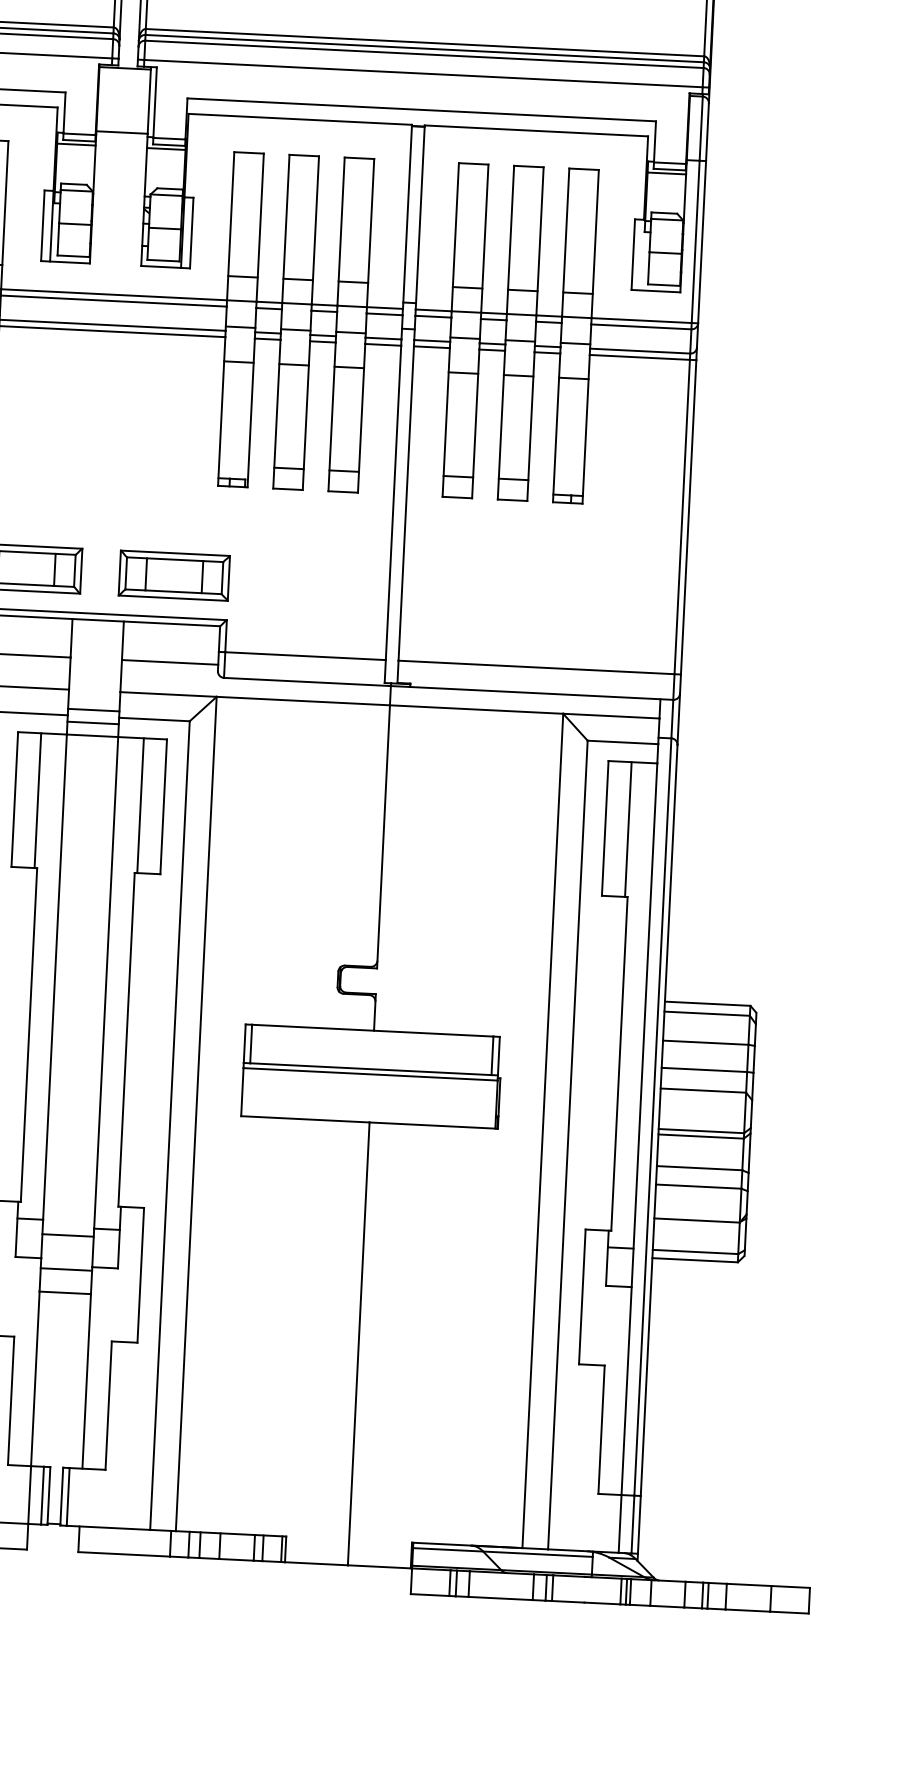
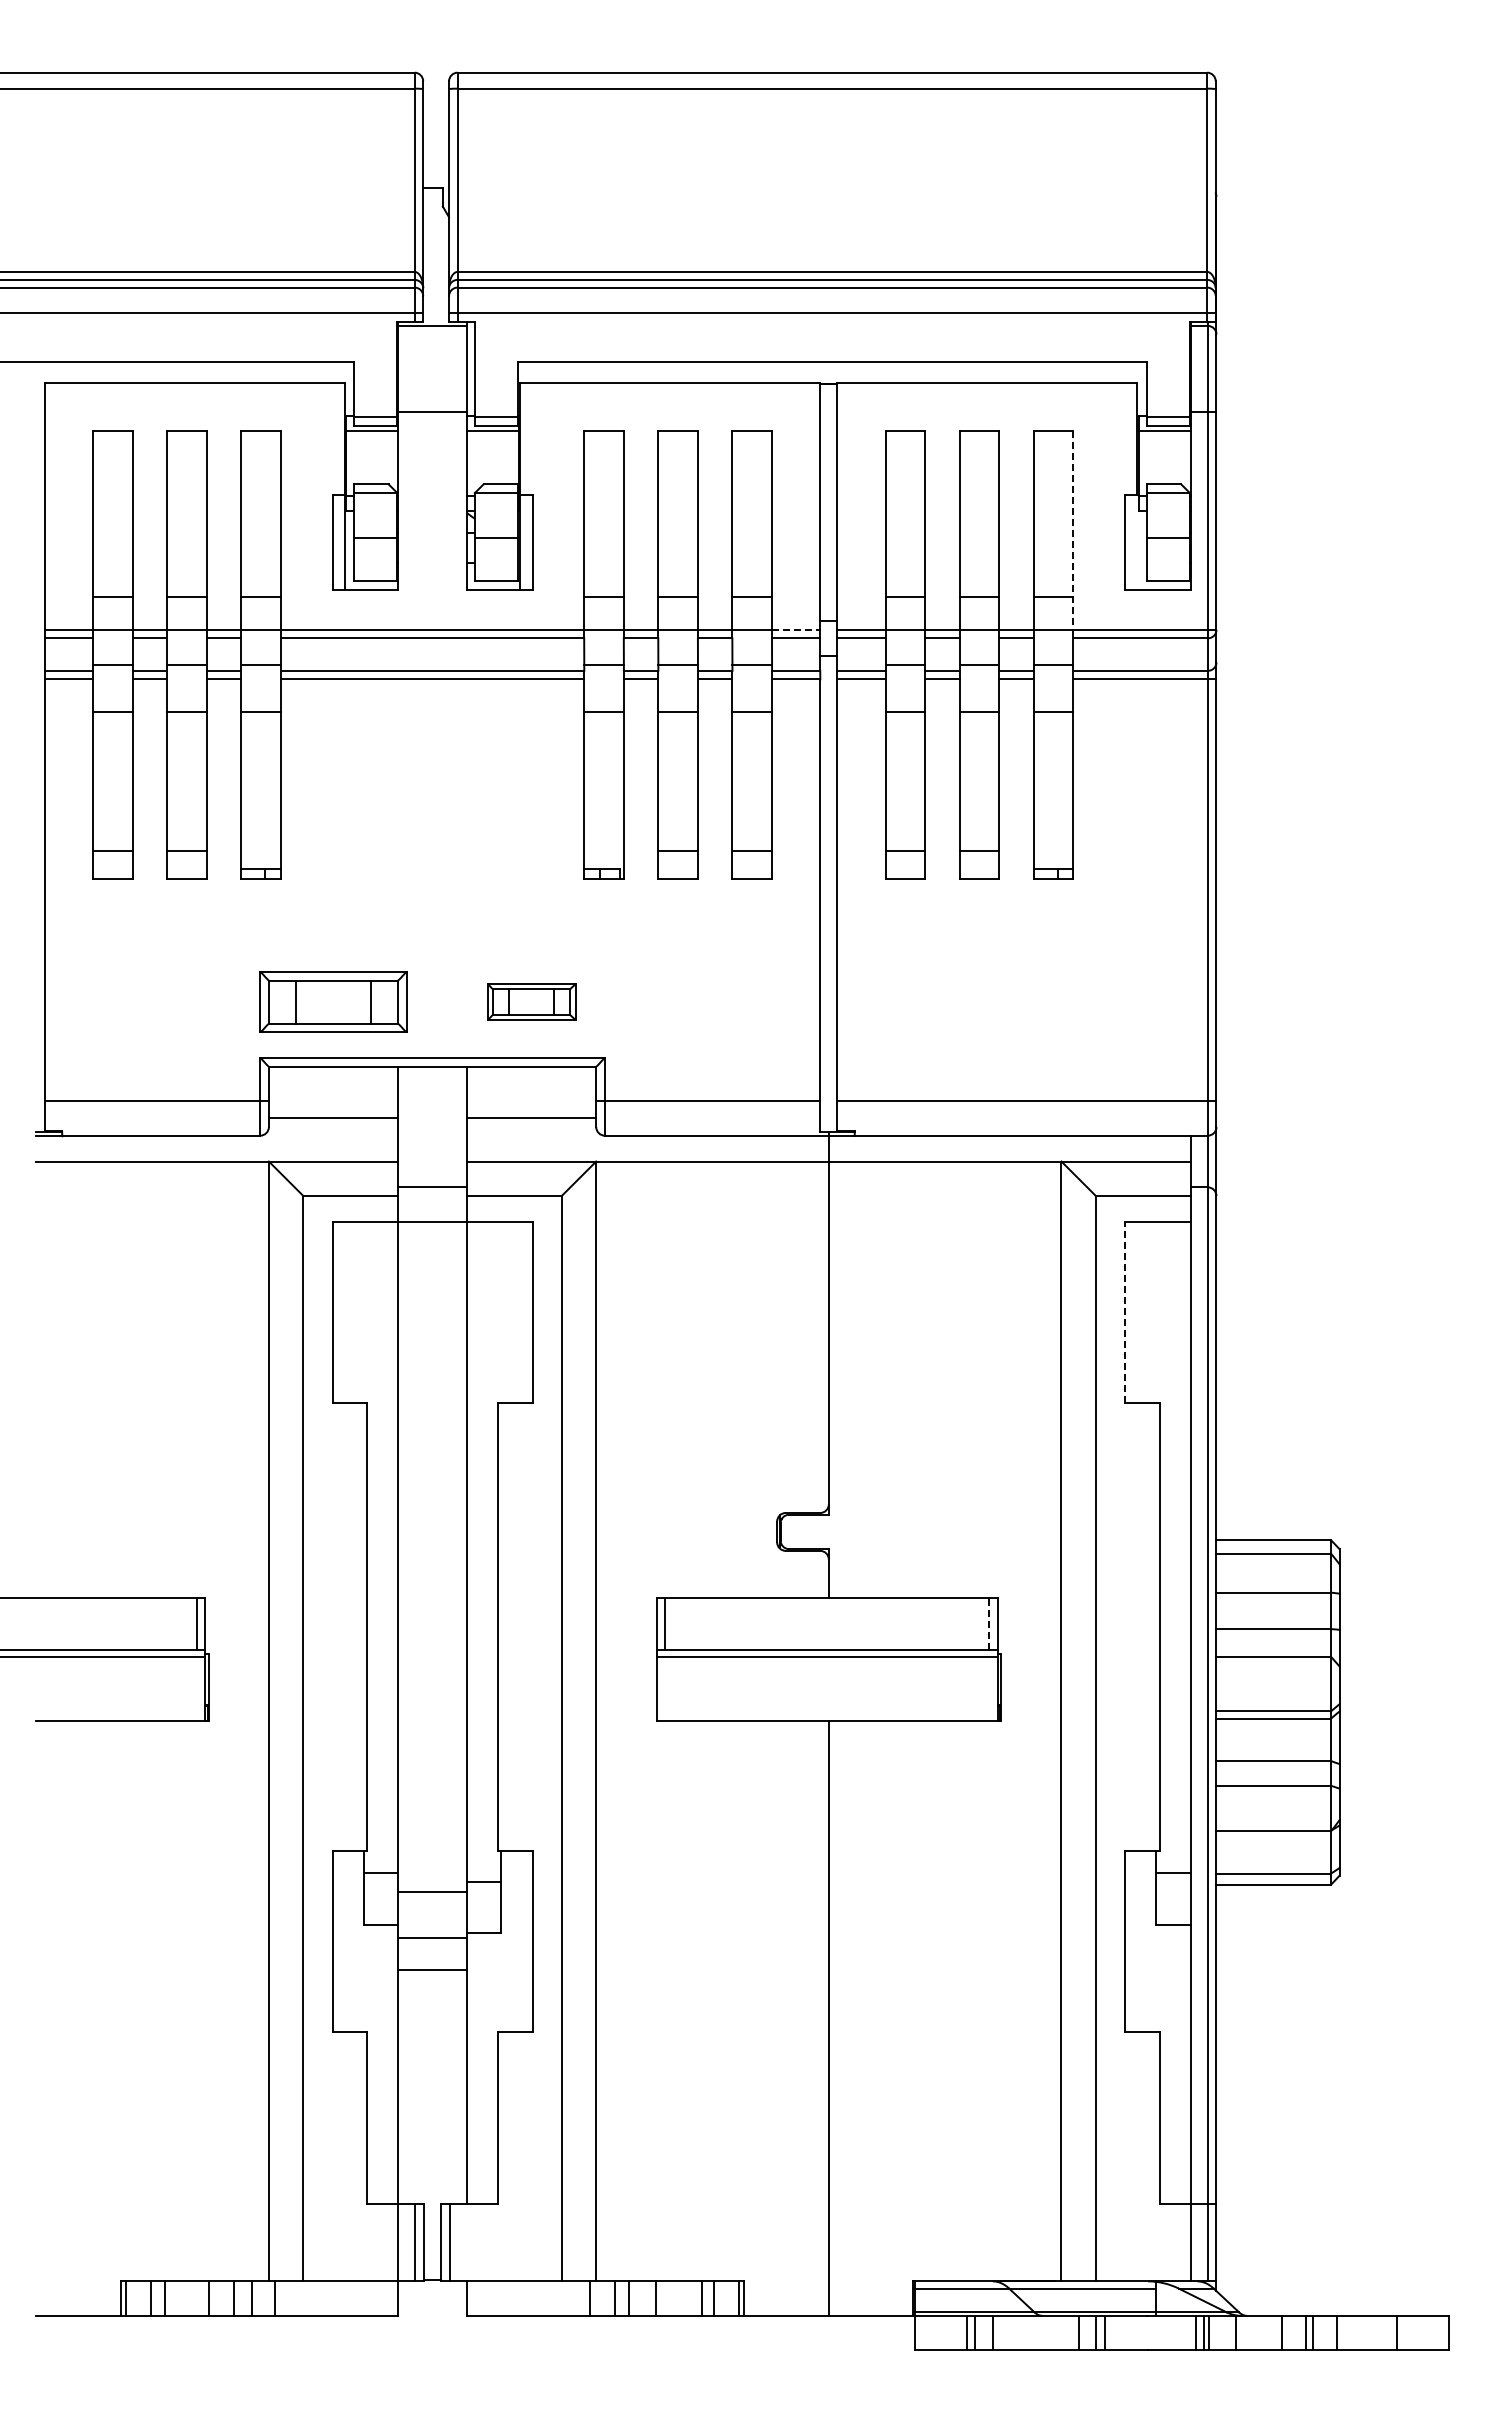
line: (595, 244) -> (1073, 530), solid -> dashed
line: (385, 307) -> (796, 629), solid -> dashed
part: (174, 575) -> (531, 1001), size x0.6
line: (93, 722) -> (432, 1204), removed
line: (37, 800) -> (363, 1311), removed
line: (140, 805) -> (501, 1311), removed
line: (605, 827) -> (1125, 1311), solid -> dashed
line: (628, 828) -> (1156, 1311), removed
line: (492, 1056) -> (989, 1624), solid -> dashed

